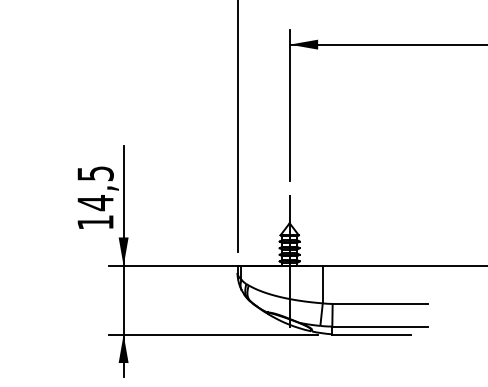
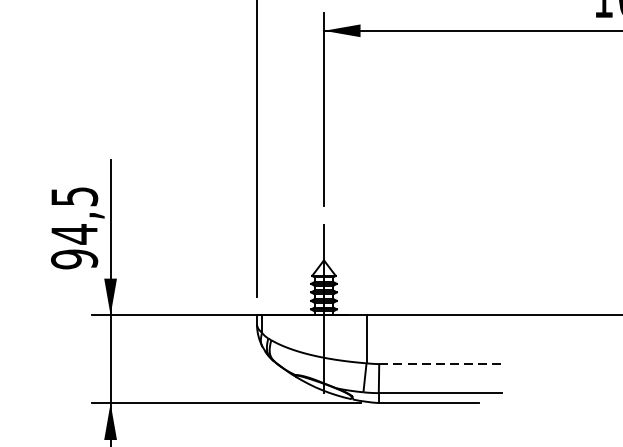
text: (95, 222) -> (74, 259), 14,5 -> 94,5
line: (380, 303) -> (440, 363), solid -> dashed

